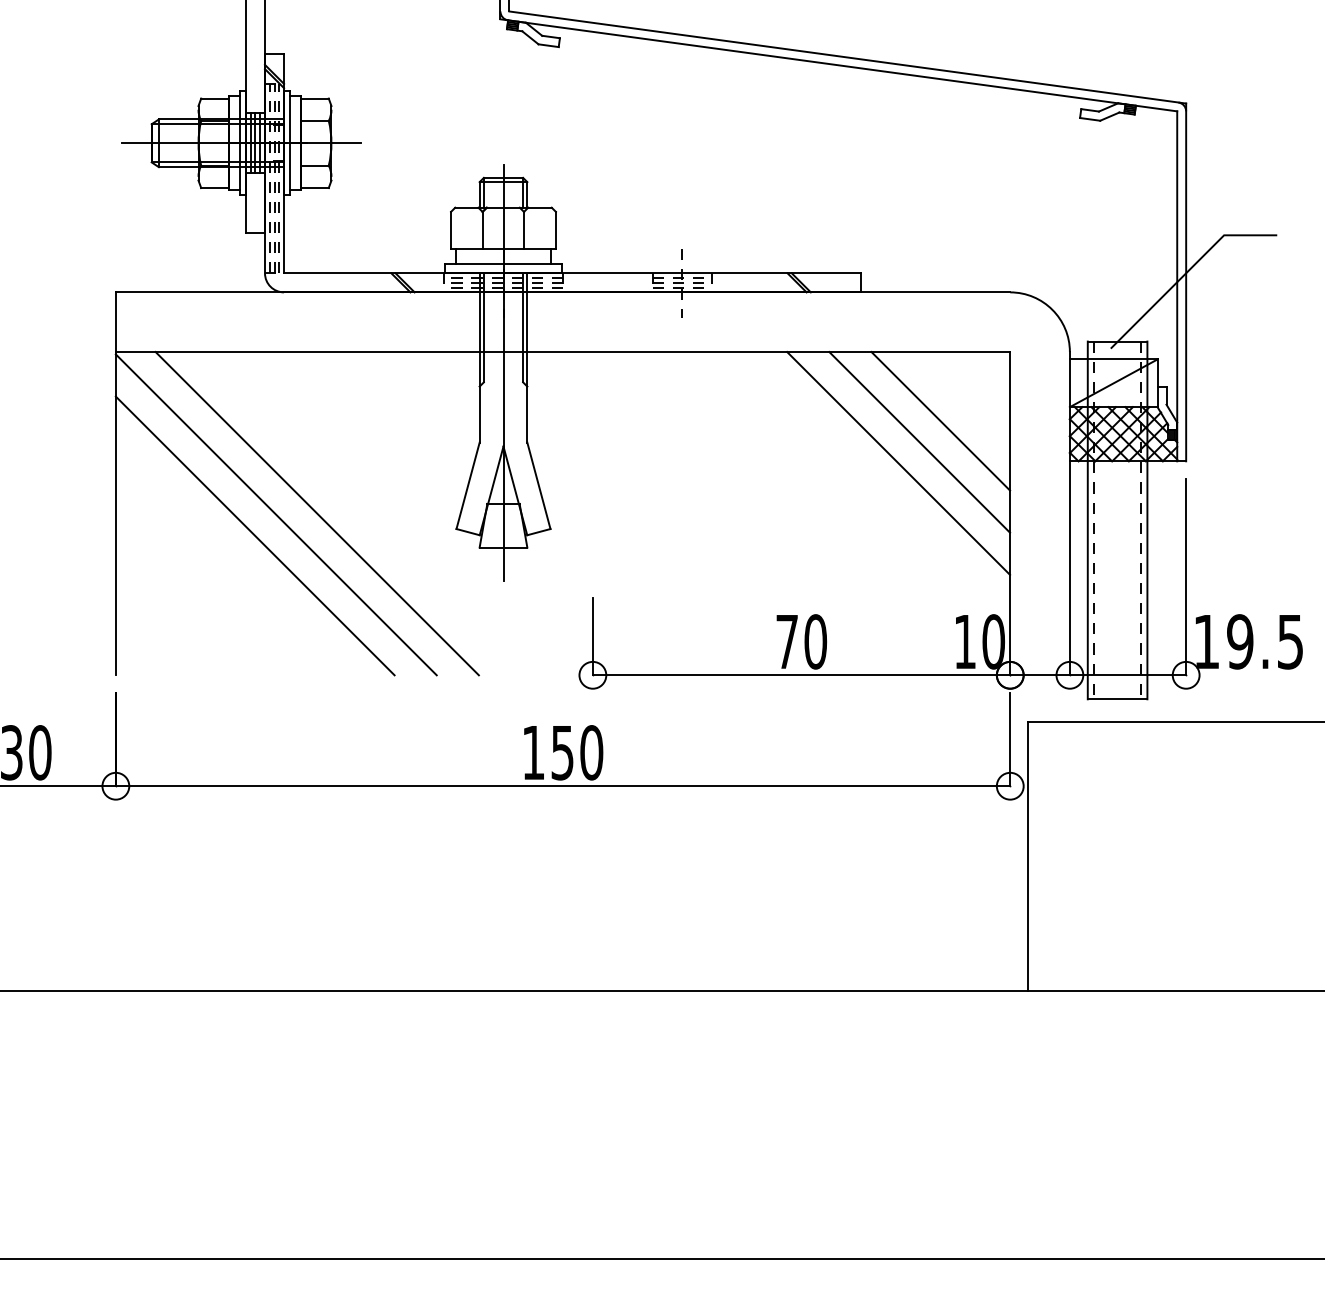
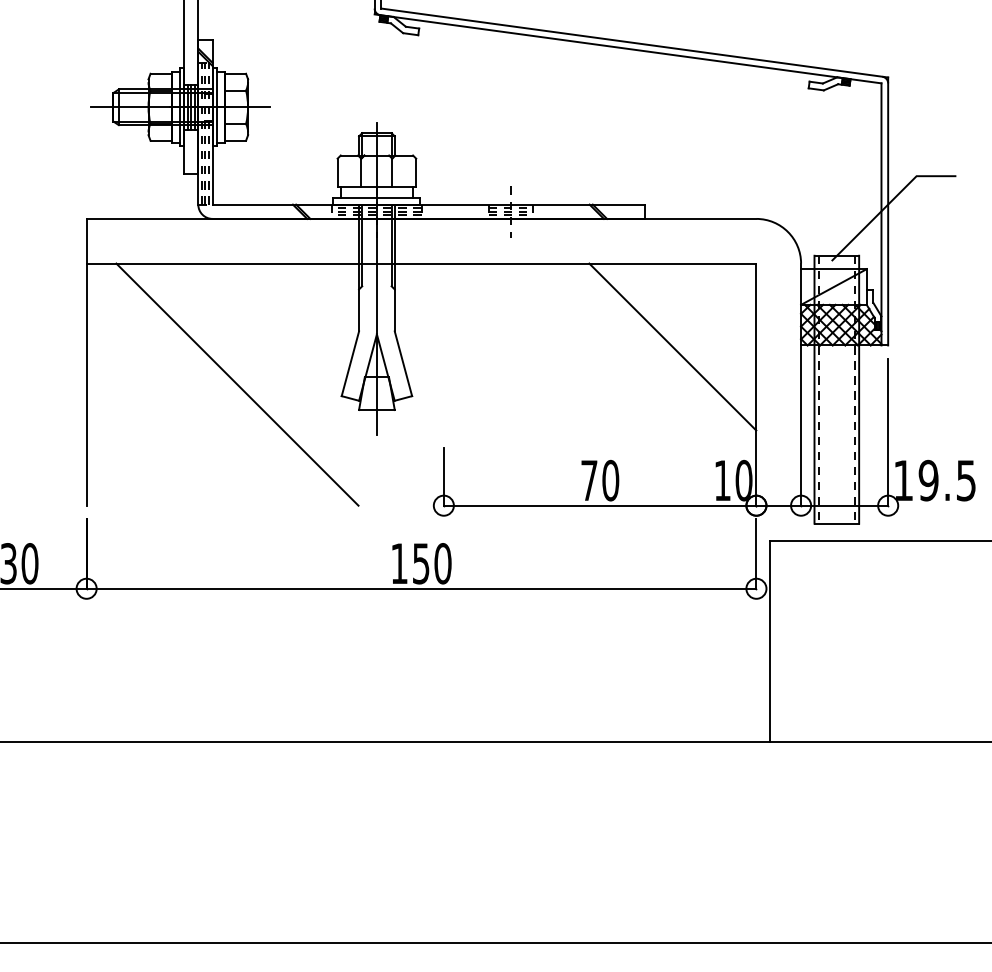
line: (940, 421) -> (704, 315), removed
line: (919, 441) -> (688, 330), removed
line: (275, 514) -> (206, 385), removed
line: (254, 534) -> (190, 400), removed

